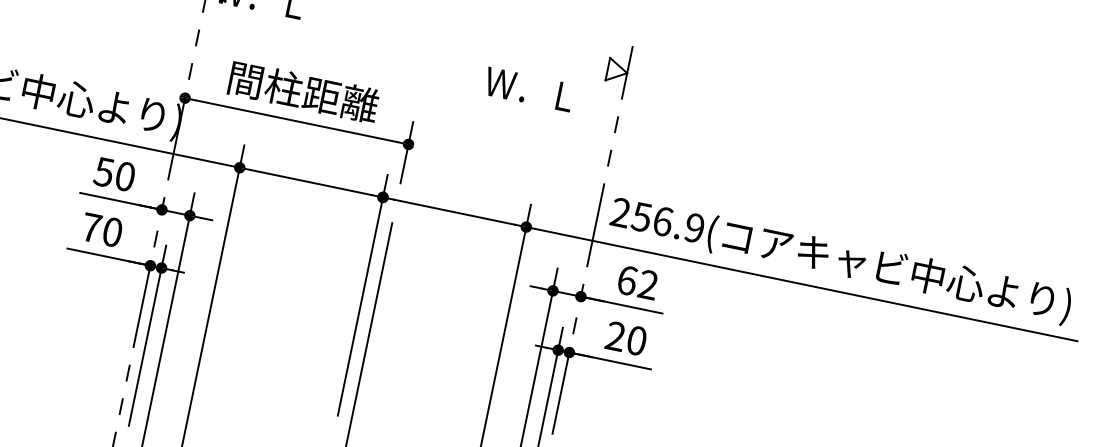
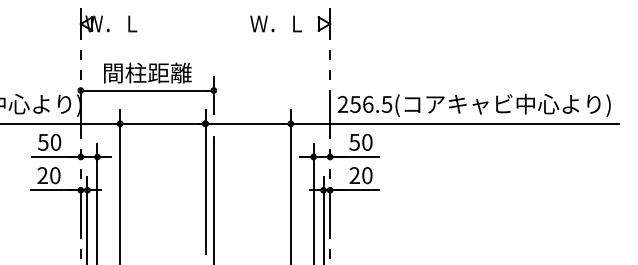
text: (528, 88) -> (275, 23), moved
text: (694, 226) -> (386, 103), 256.9( -> 256.5(
text: (91, 227) -> (42, 175), 70 -> 20
text: (637, 281) -> (360, 141), 62 -> 50

